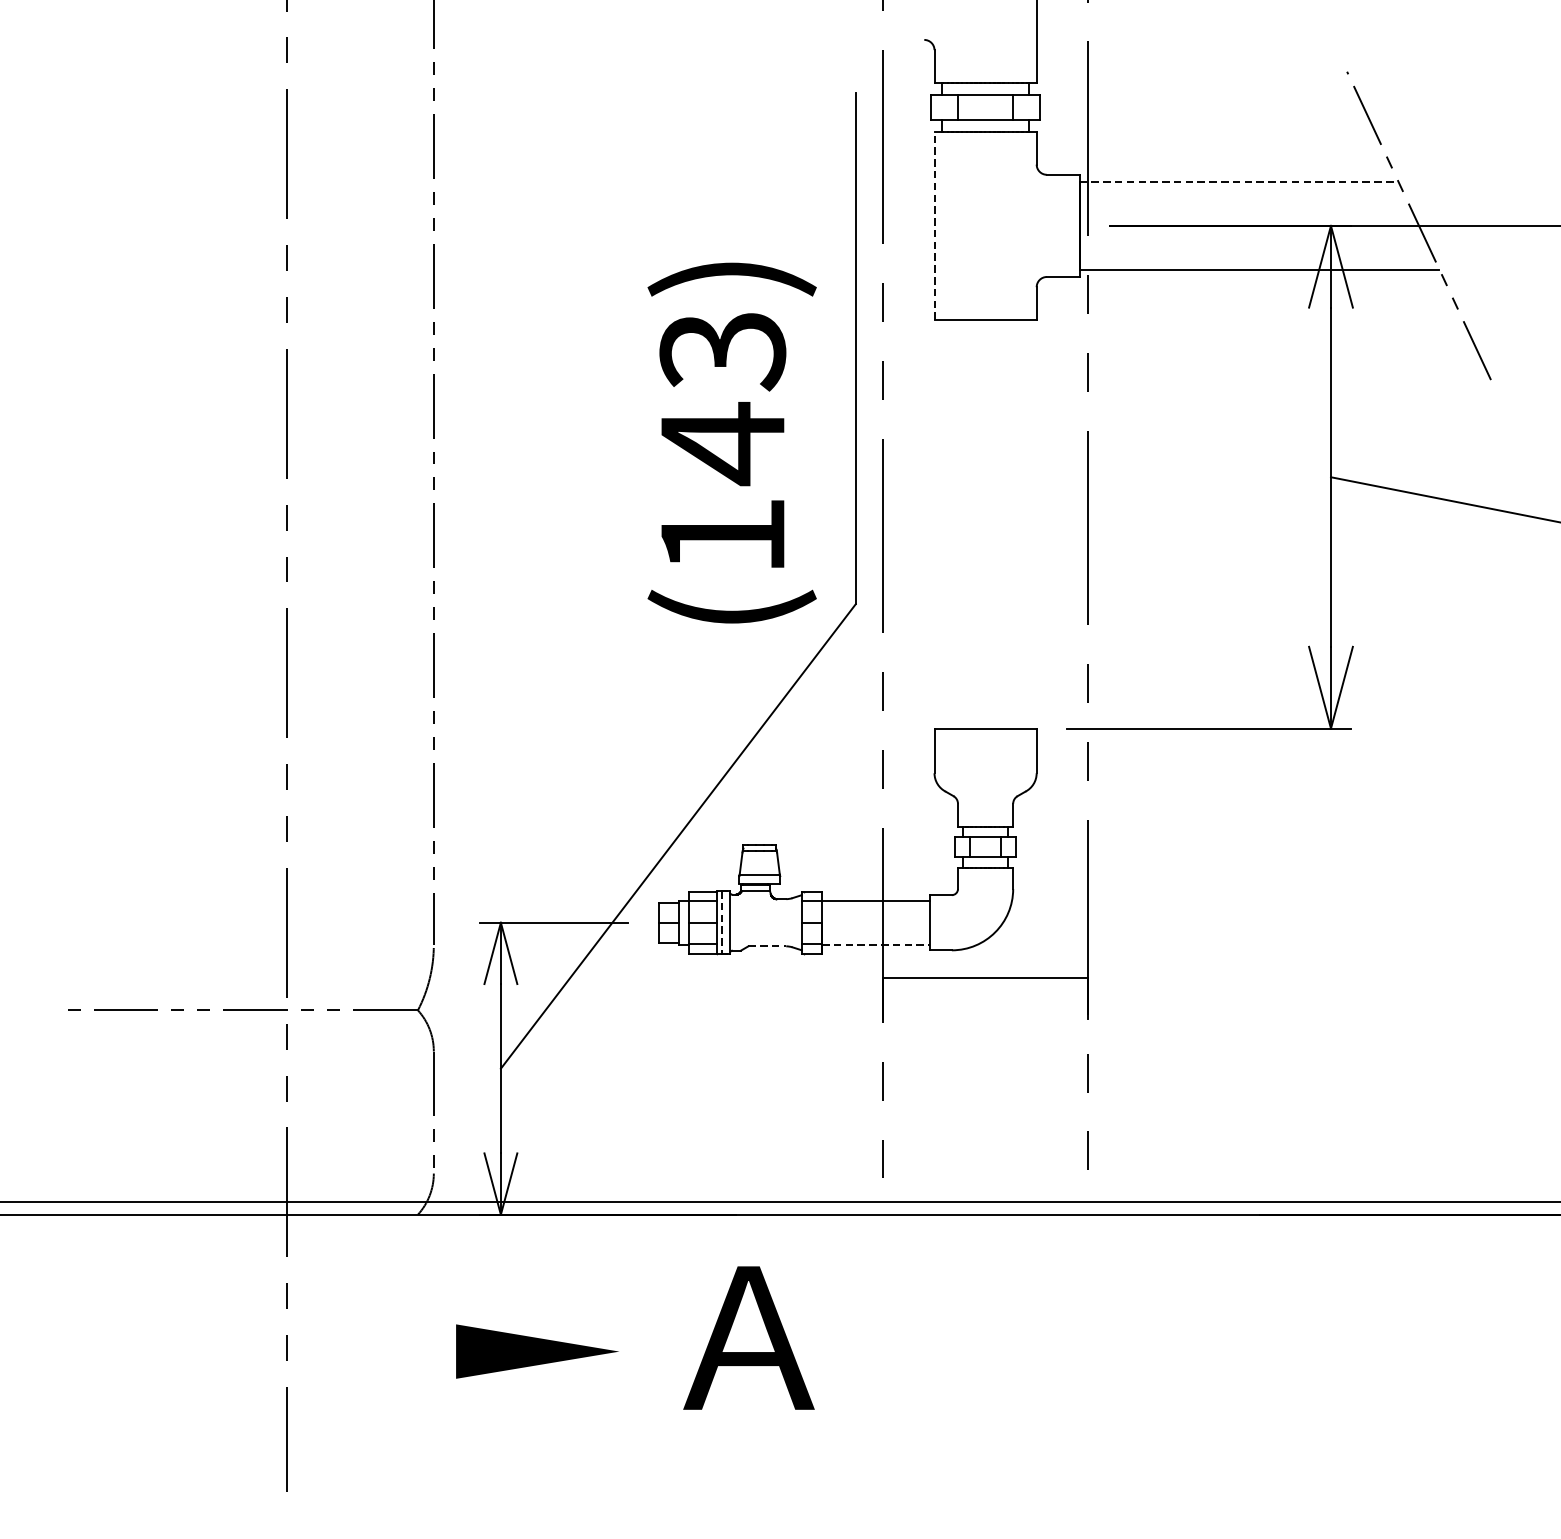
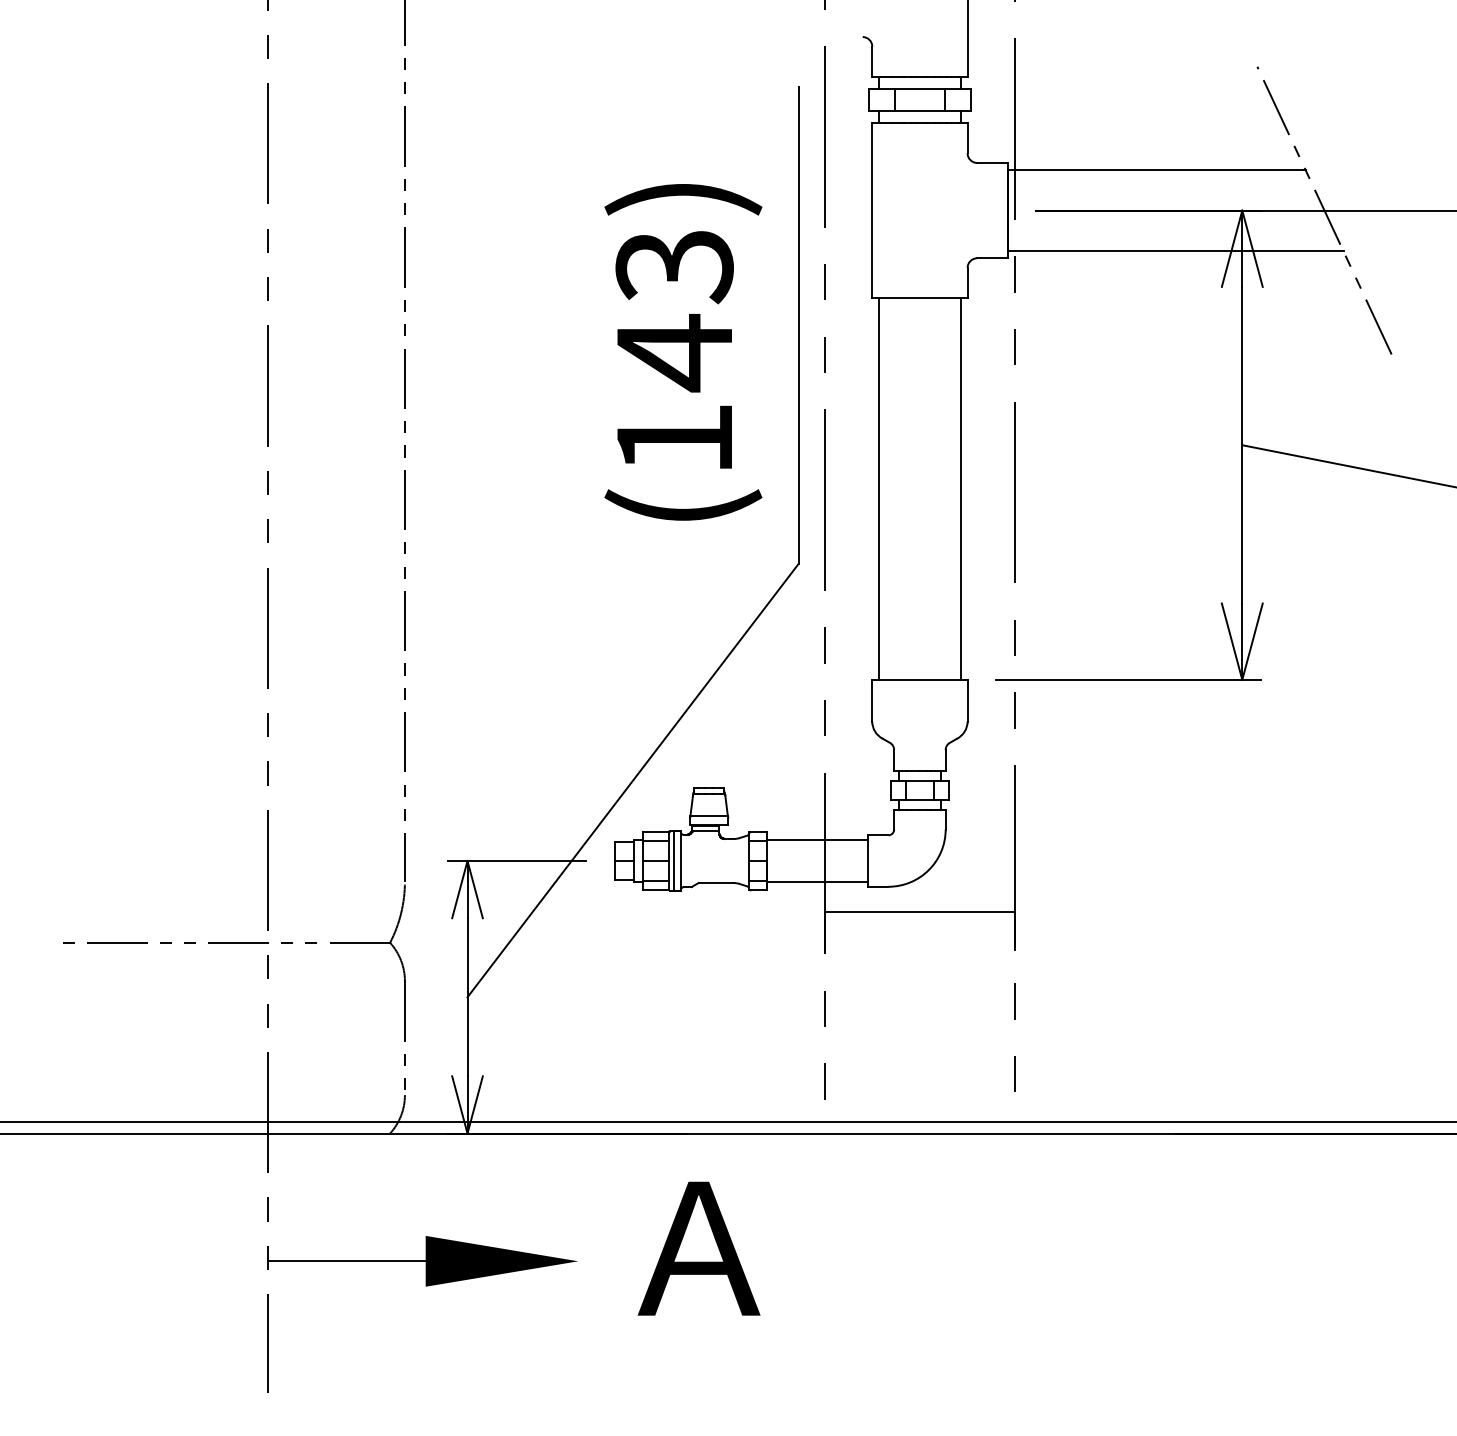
line: (1239, 181) -> (1156, 169), dashed -> solid
line: (934, 225) -> (872, 210), dashed -> solid
text: (732, 443) -> (683, 352), moved
line: (942, 523) -> (879, 488), added
line: (1029, 523) -> (960, 488), added
line: (721, 923) -> (673, 861), dashed -> solid
line: (875, 944) -> (817, 881), dashed -> solid
line: (767, 946) -> (716, 883), dashed -> solid
line: (371, 1351) -> (346, 1261), added

